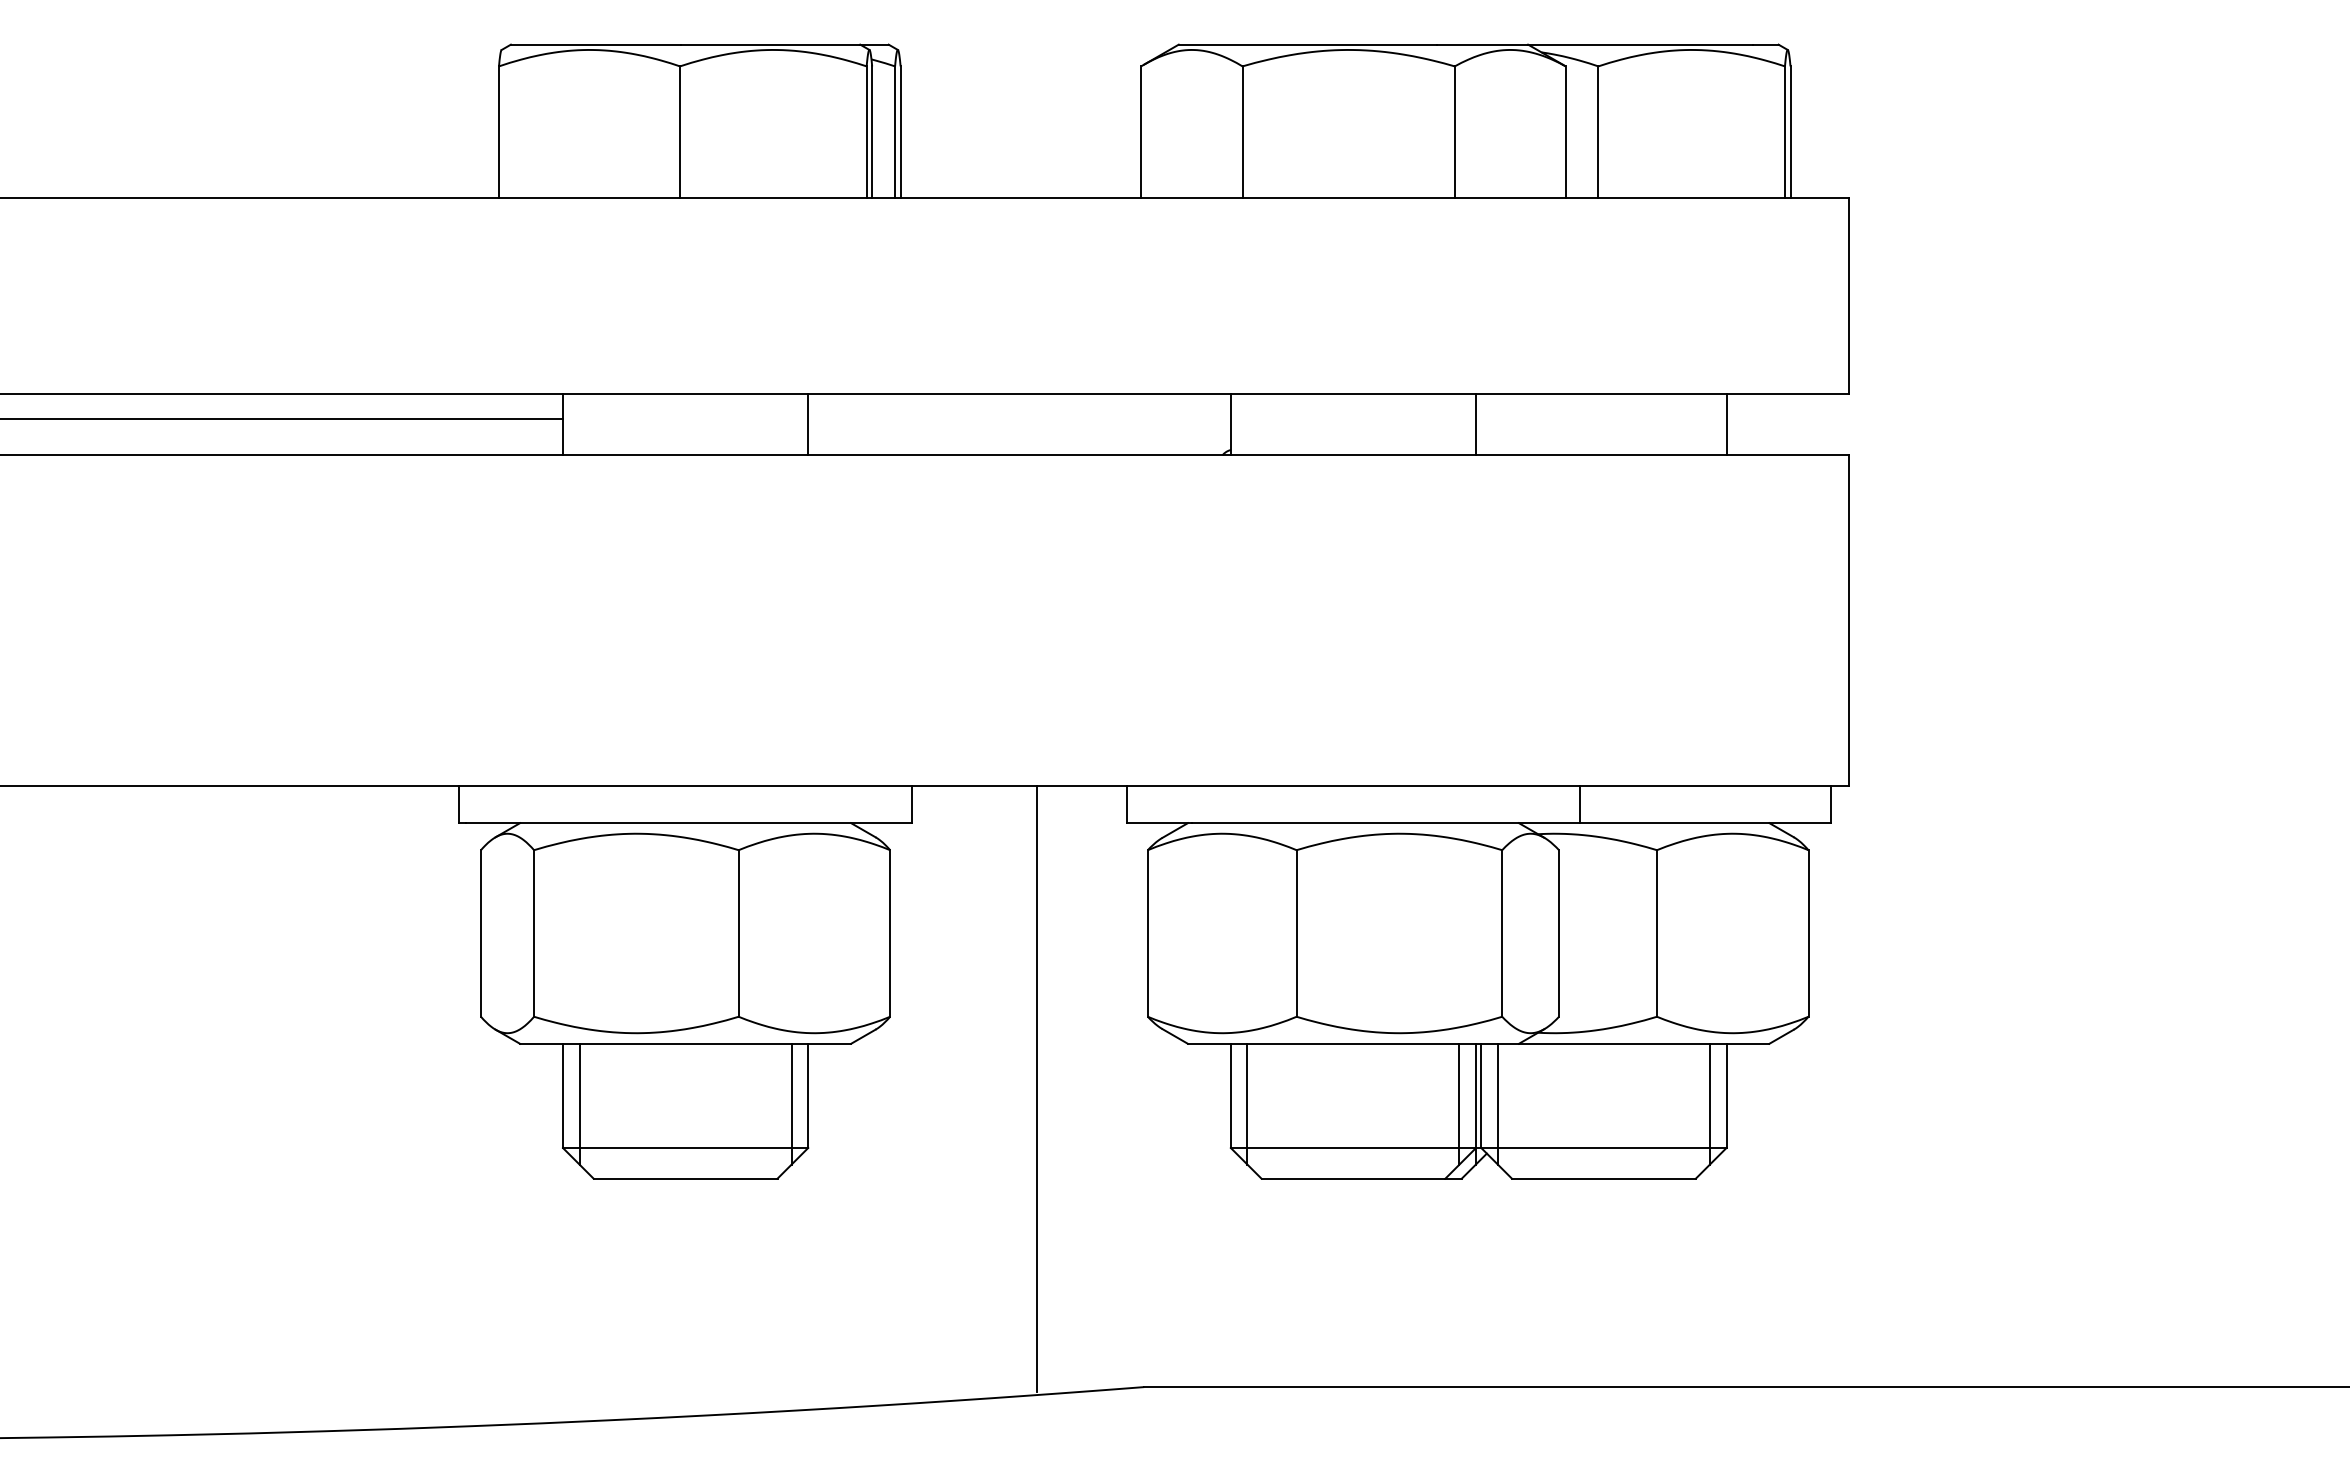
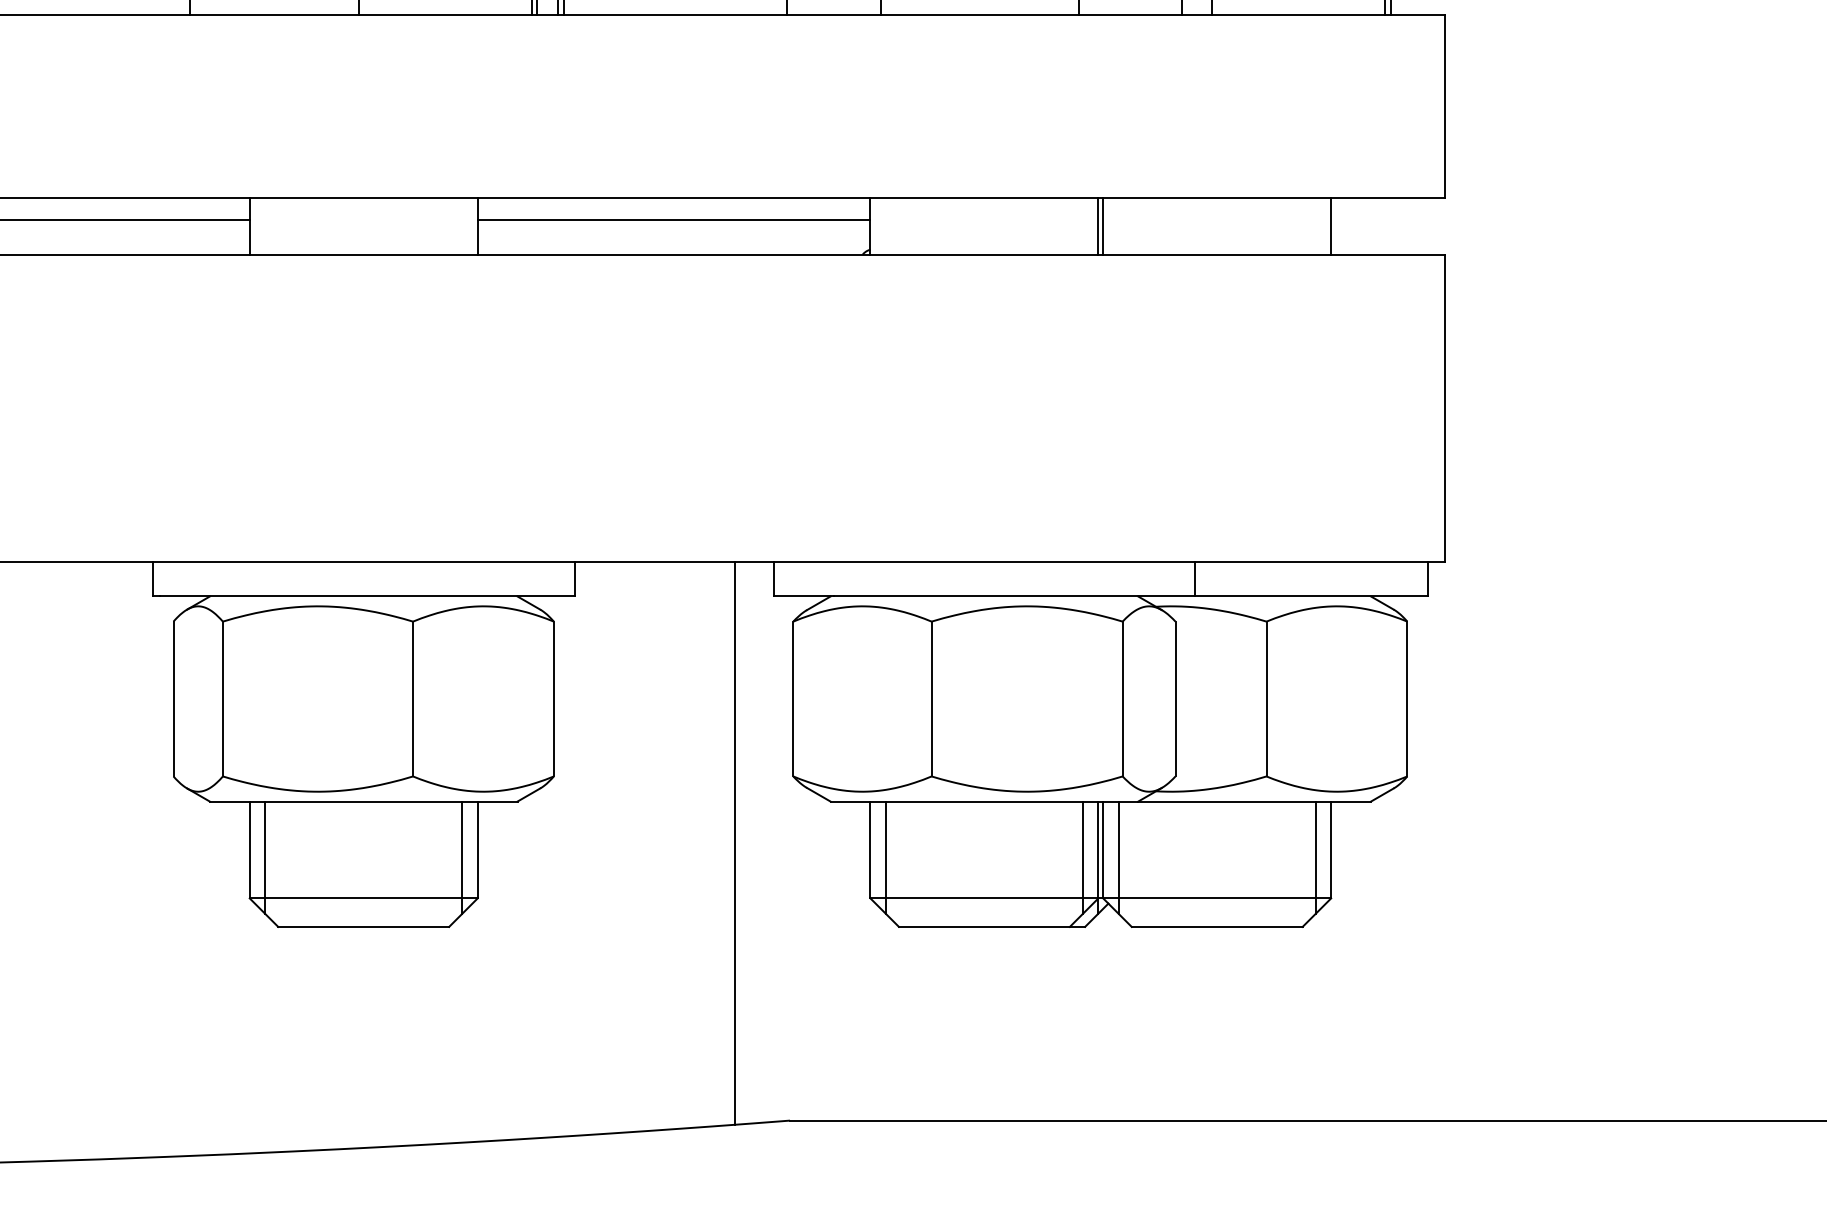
line: (1019, 418) -> (674, 220), added
line: (1481, 424) -> (1103, 225), added
line: (1036, 1088) -> (734, 843), moved

